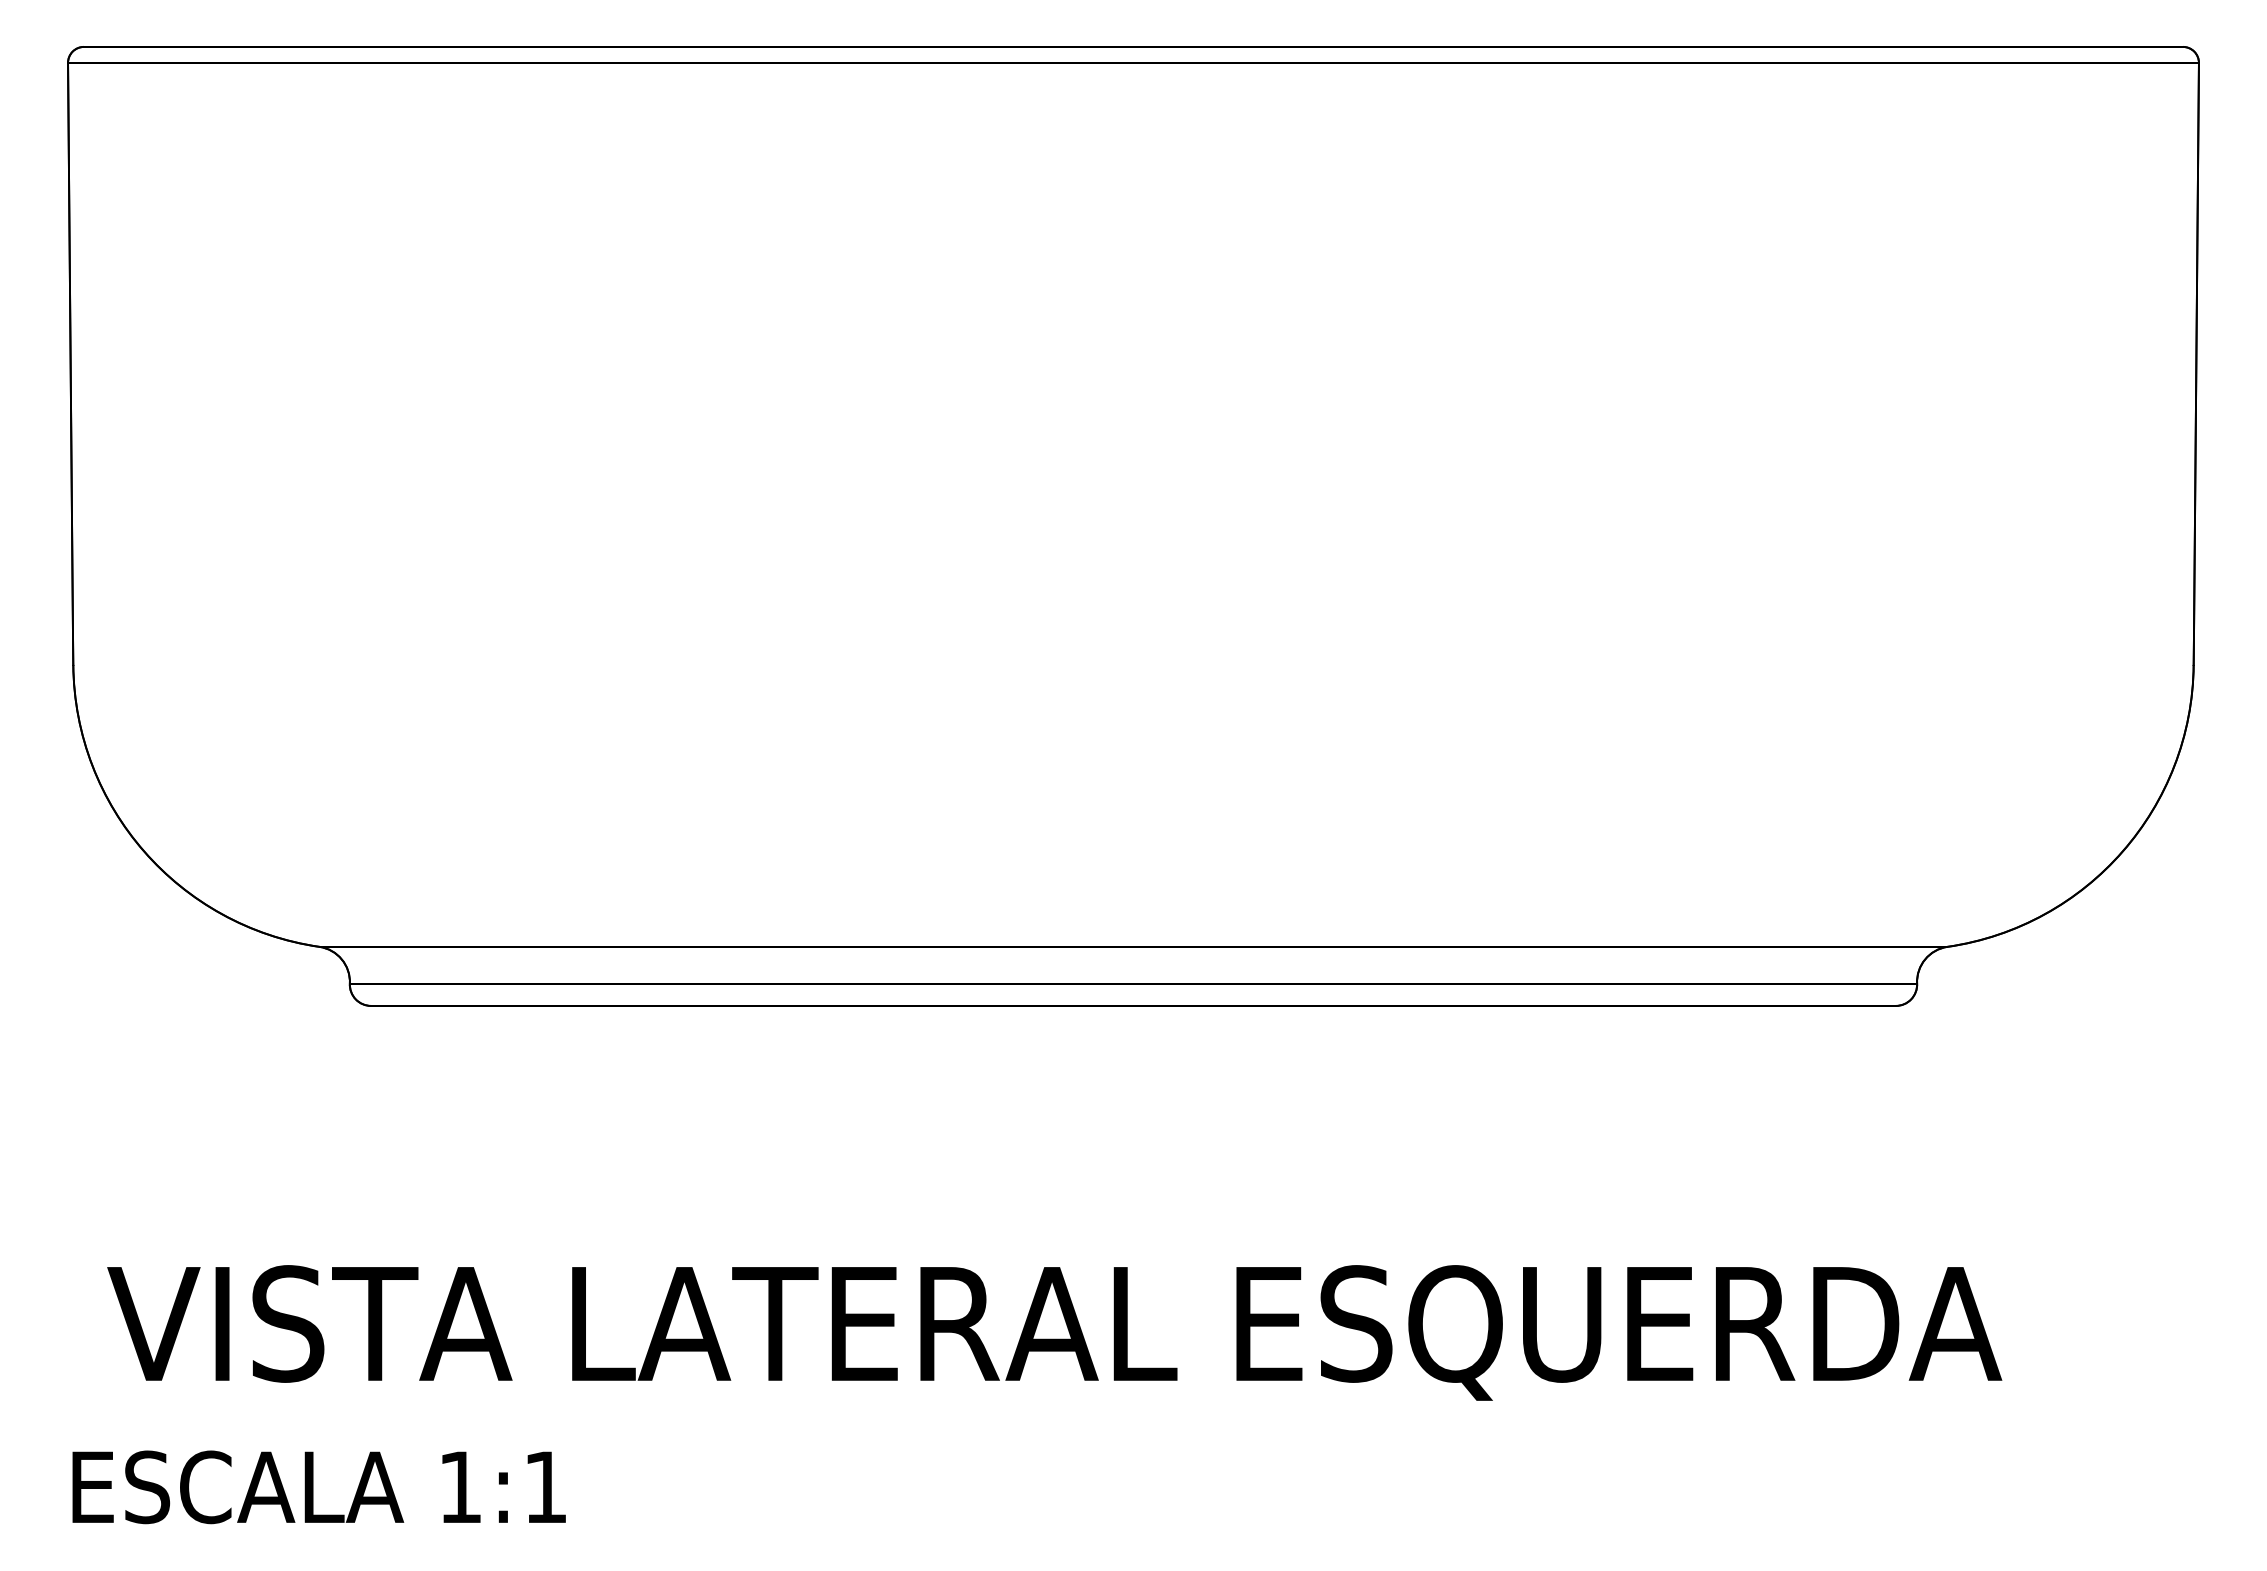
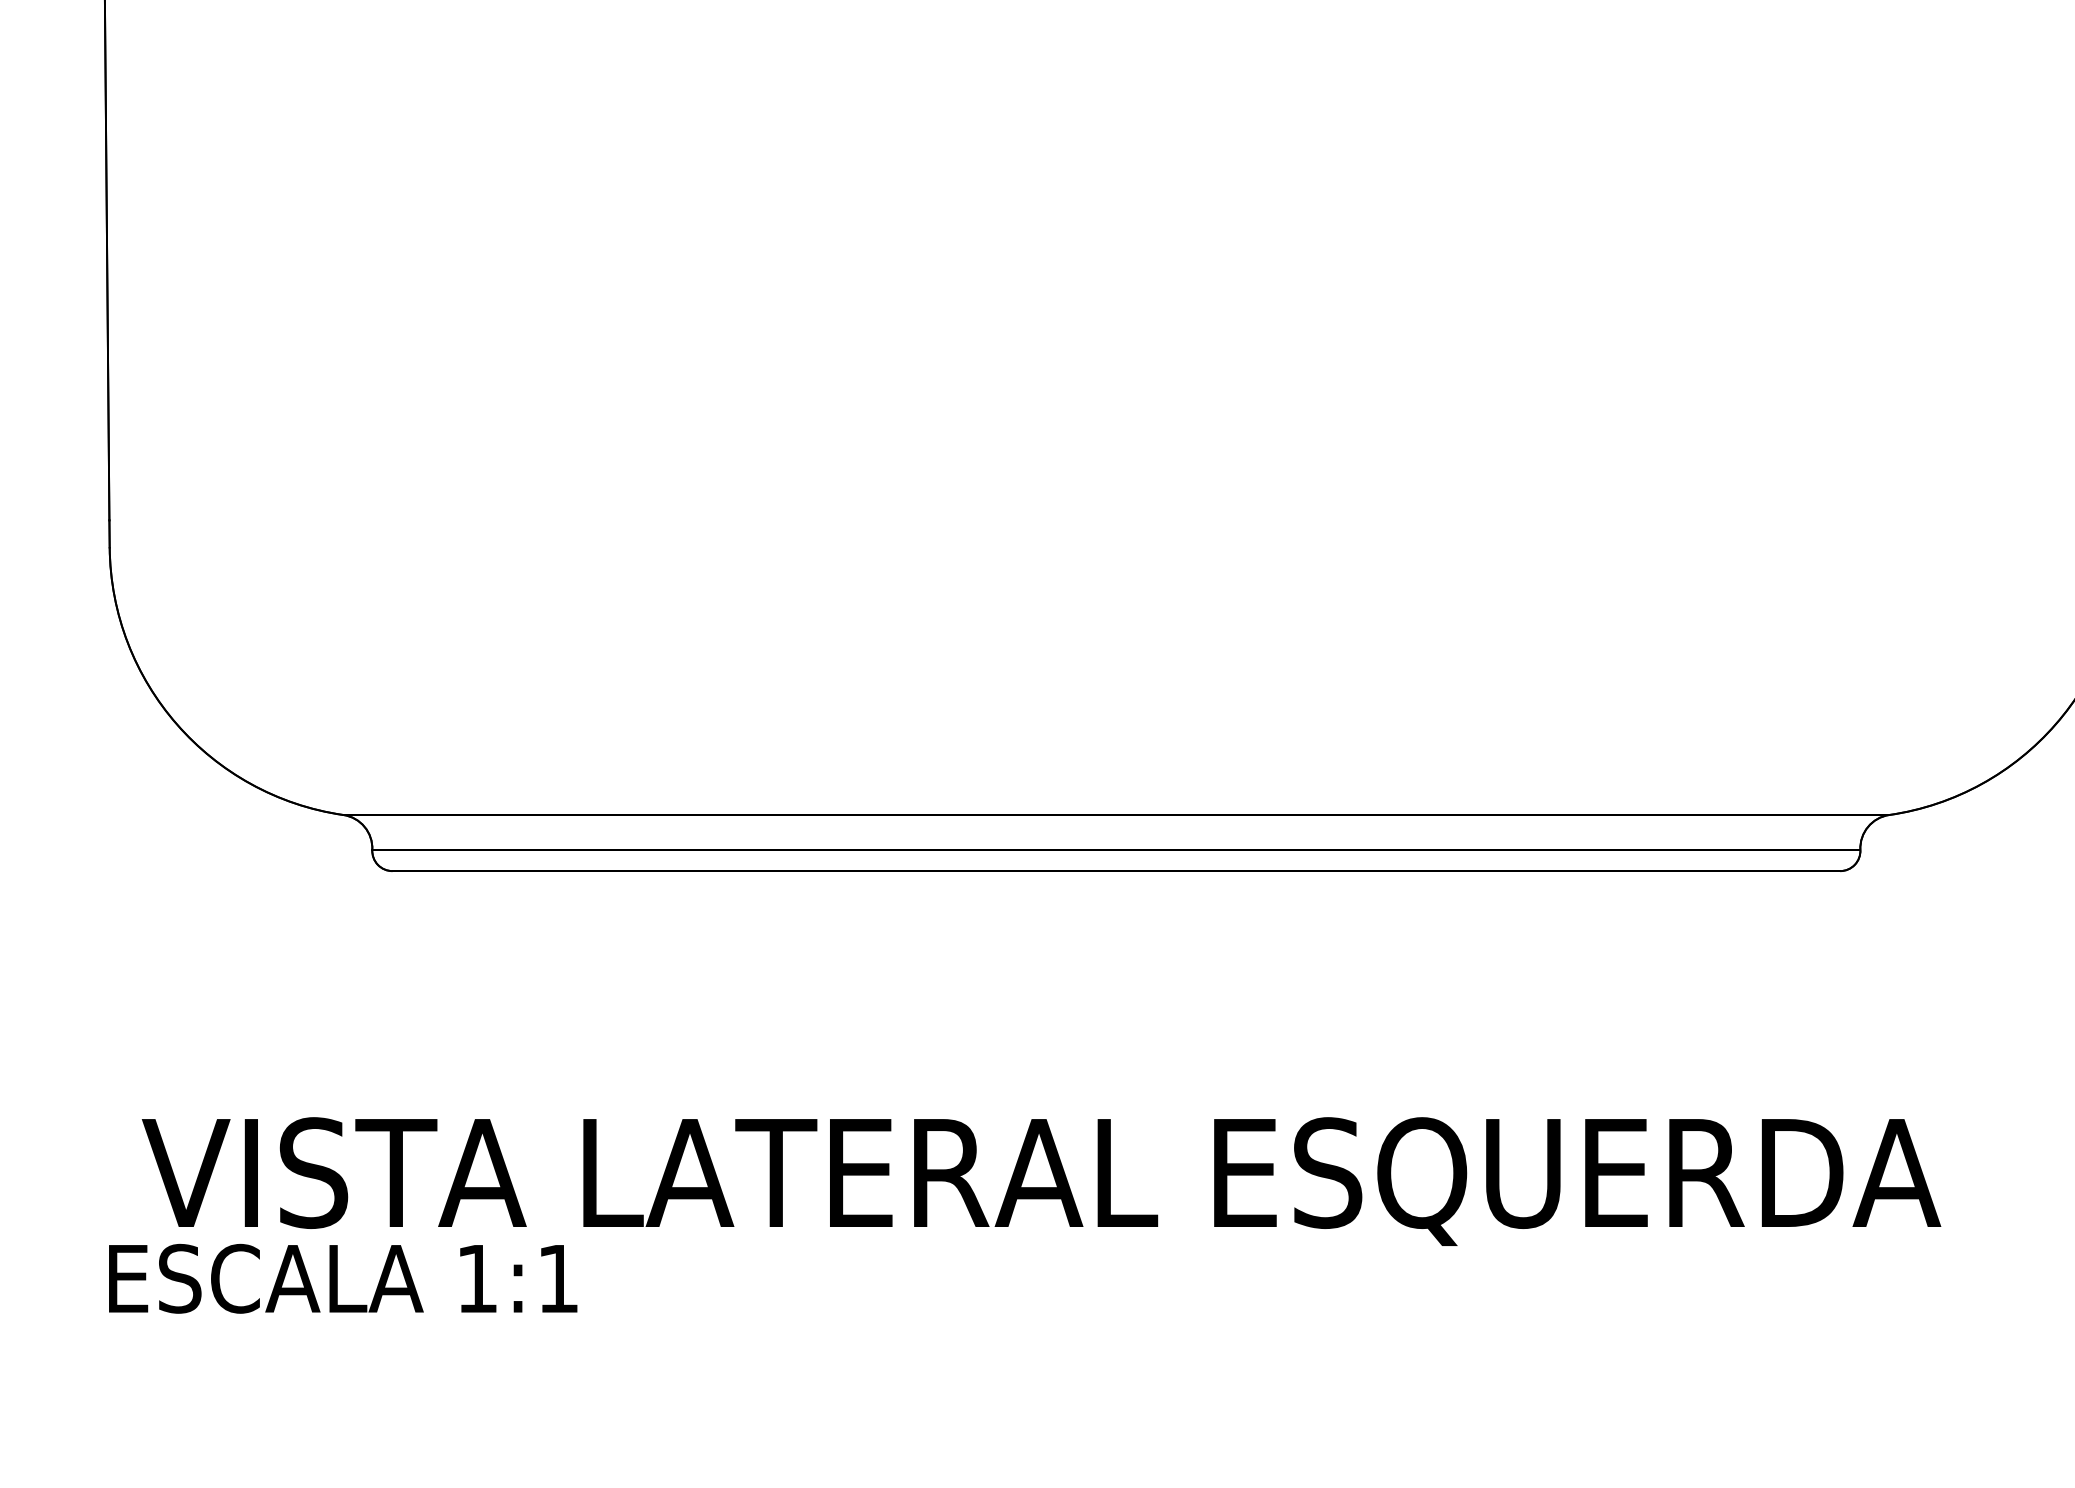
text: (318, 1487) -> (342, 1278), moved

